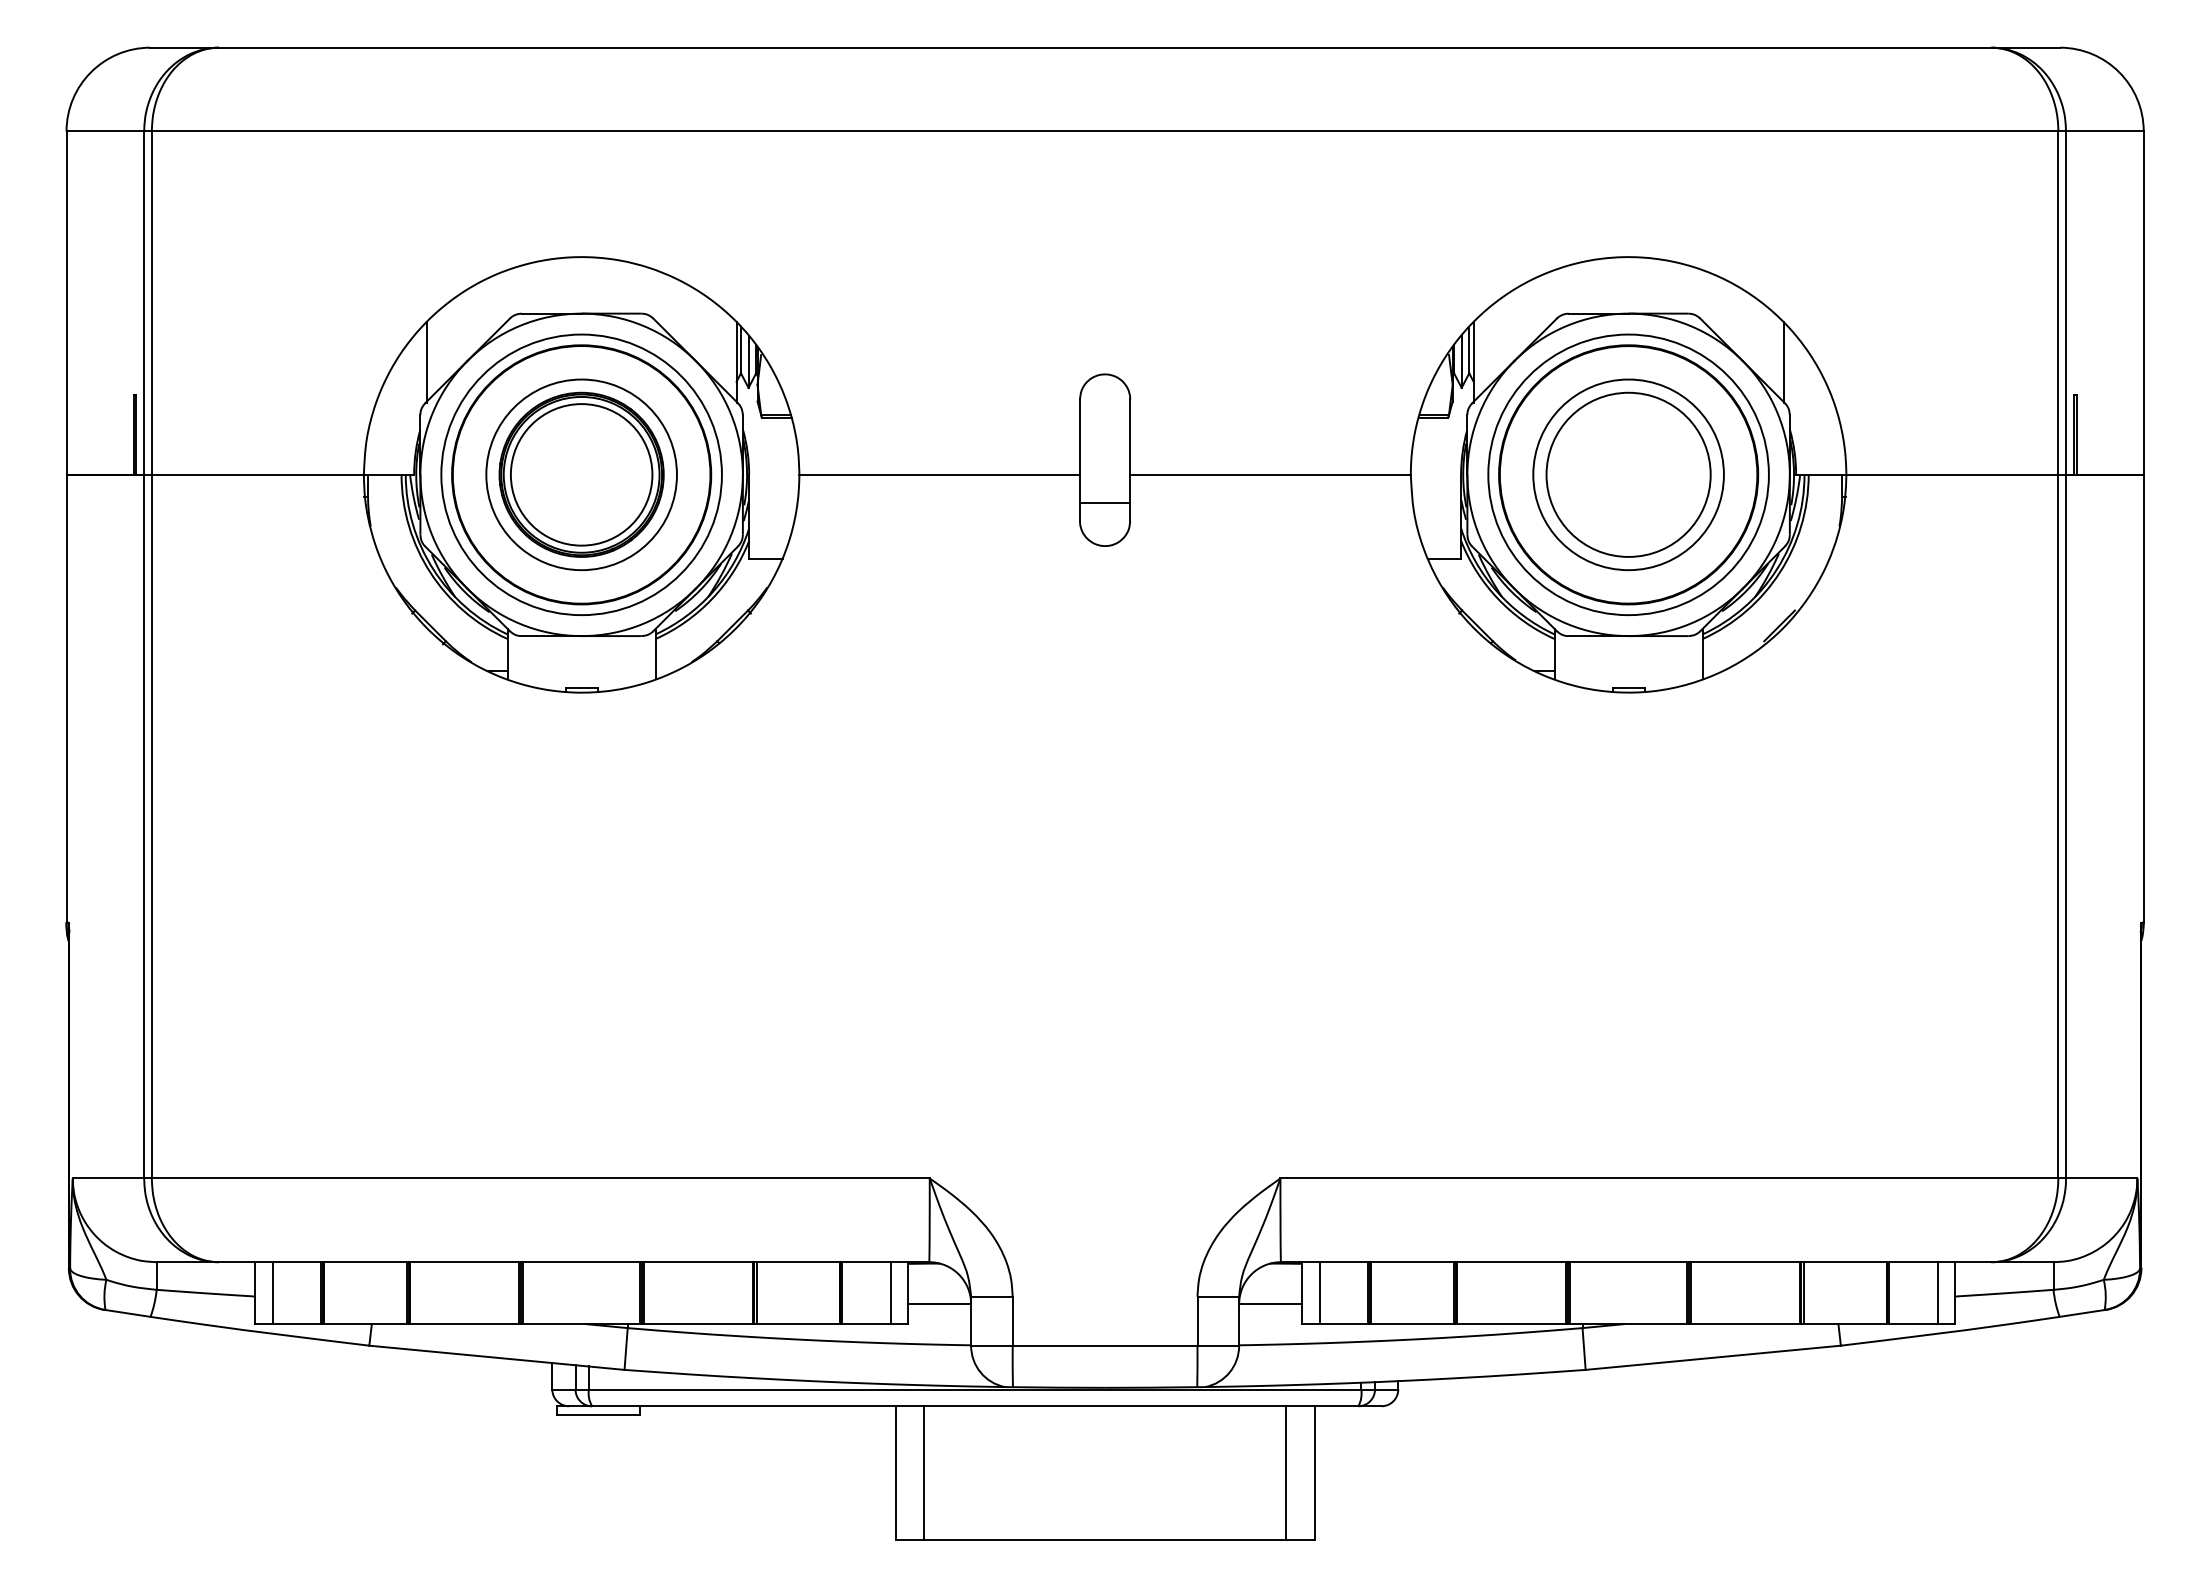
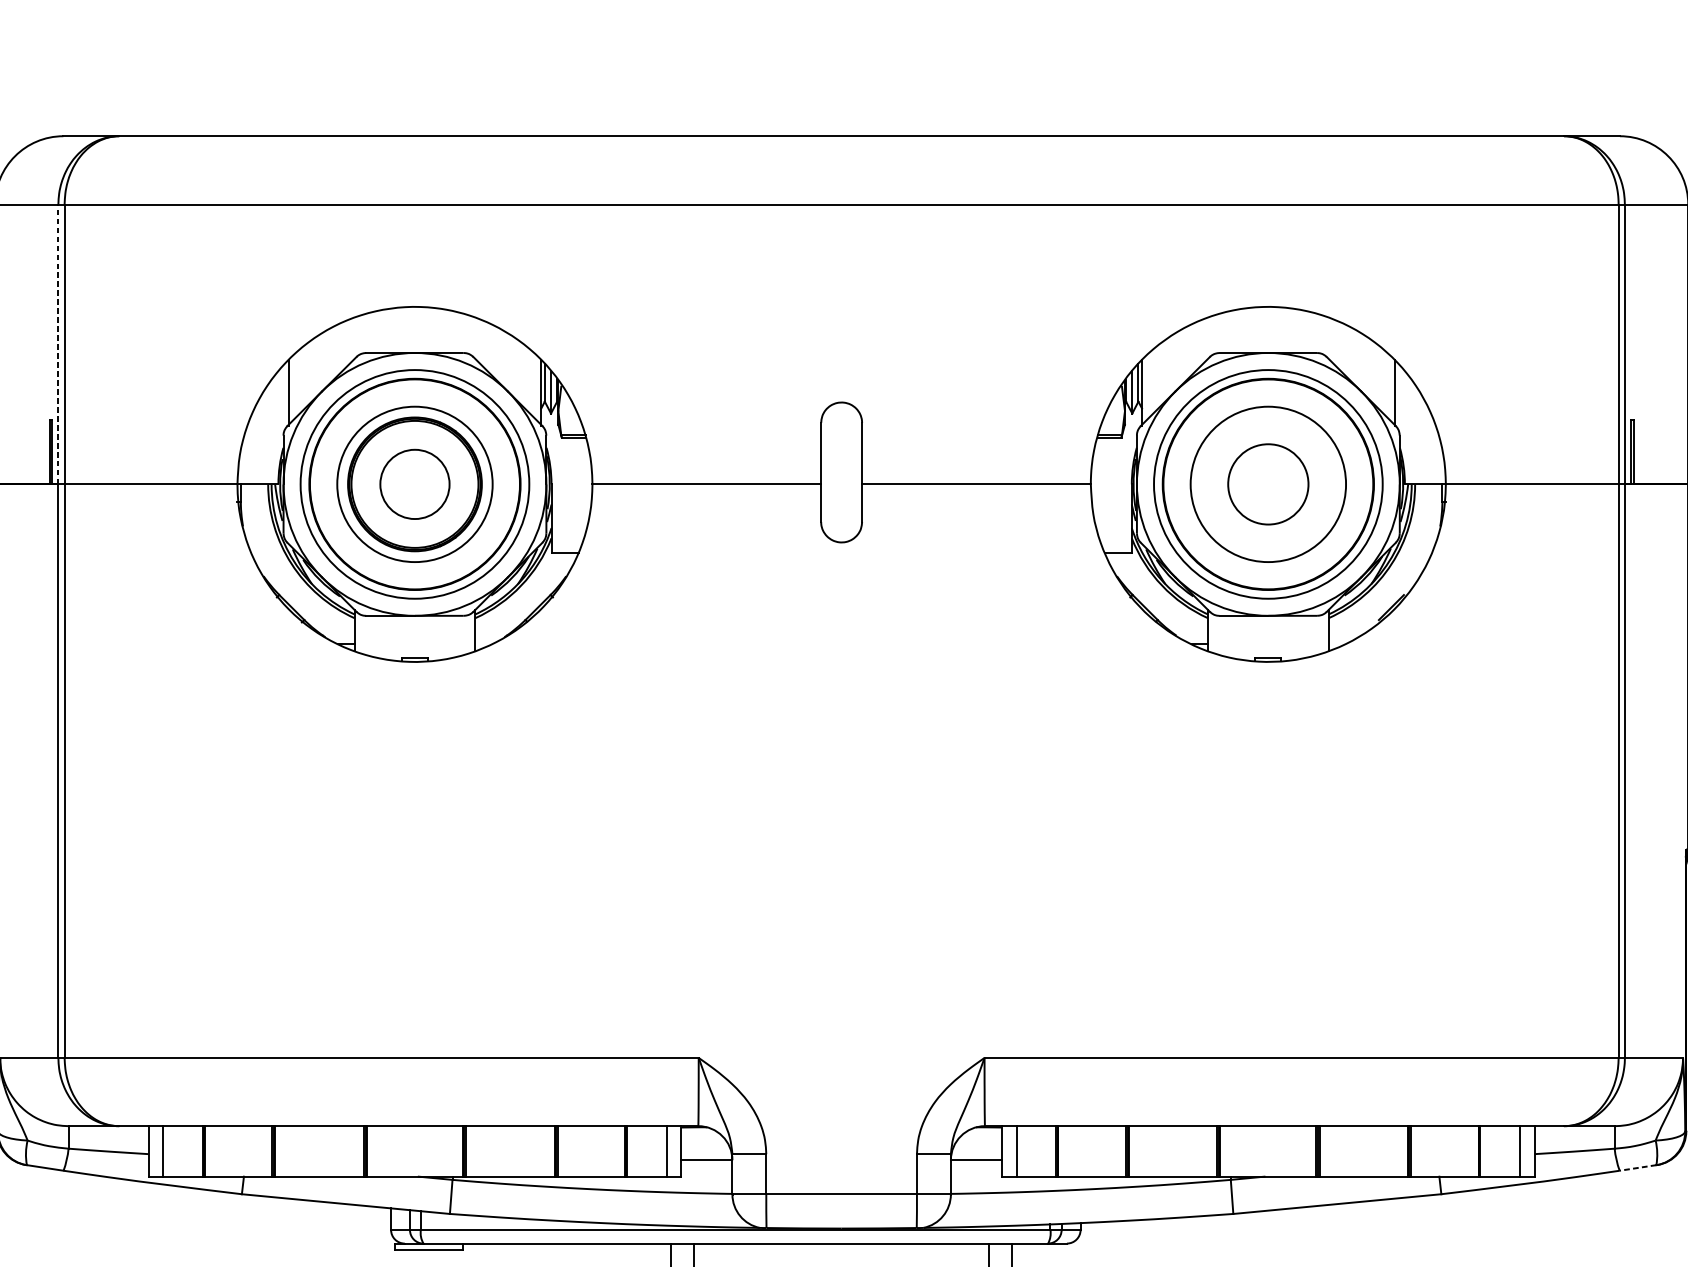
line: (144, 303) -> (58, 344), solid -> dashed
circle: (581, 474) -> (414, 484), size x0.6
circle: (1628, 474) -> (1268, 484), size x0.6
line: (1105, 503) -> (841, 507), removed
line: (2082, 1313) -> (1638, 1167), solid -> dashed

